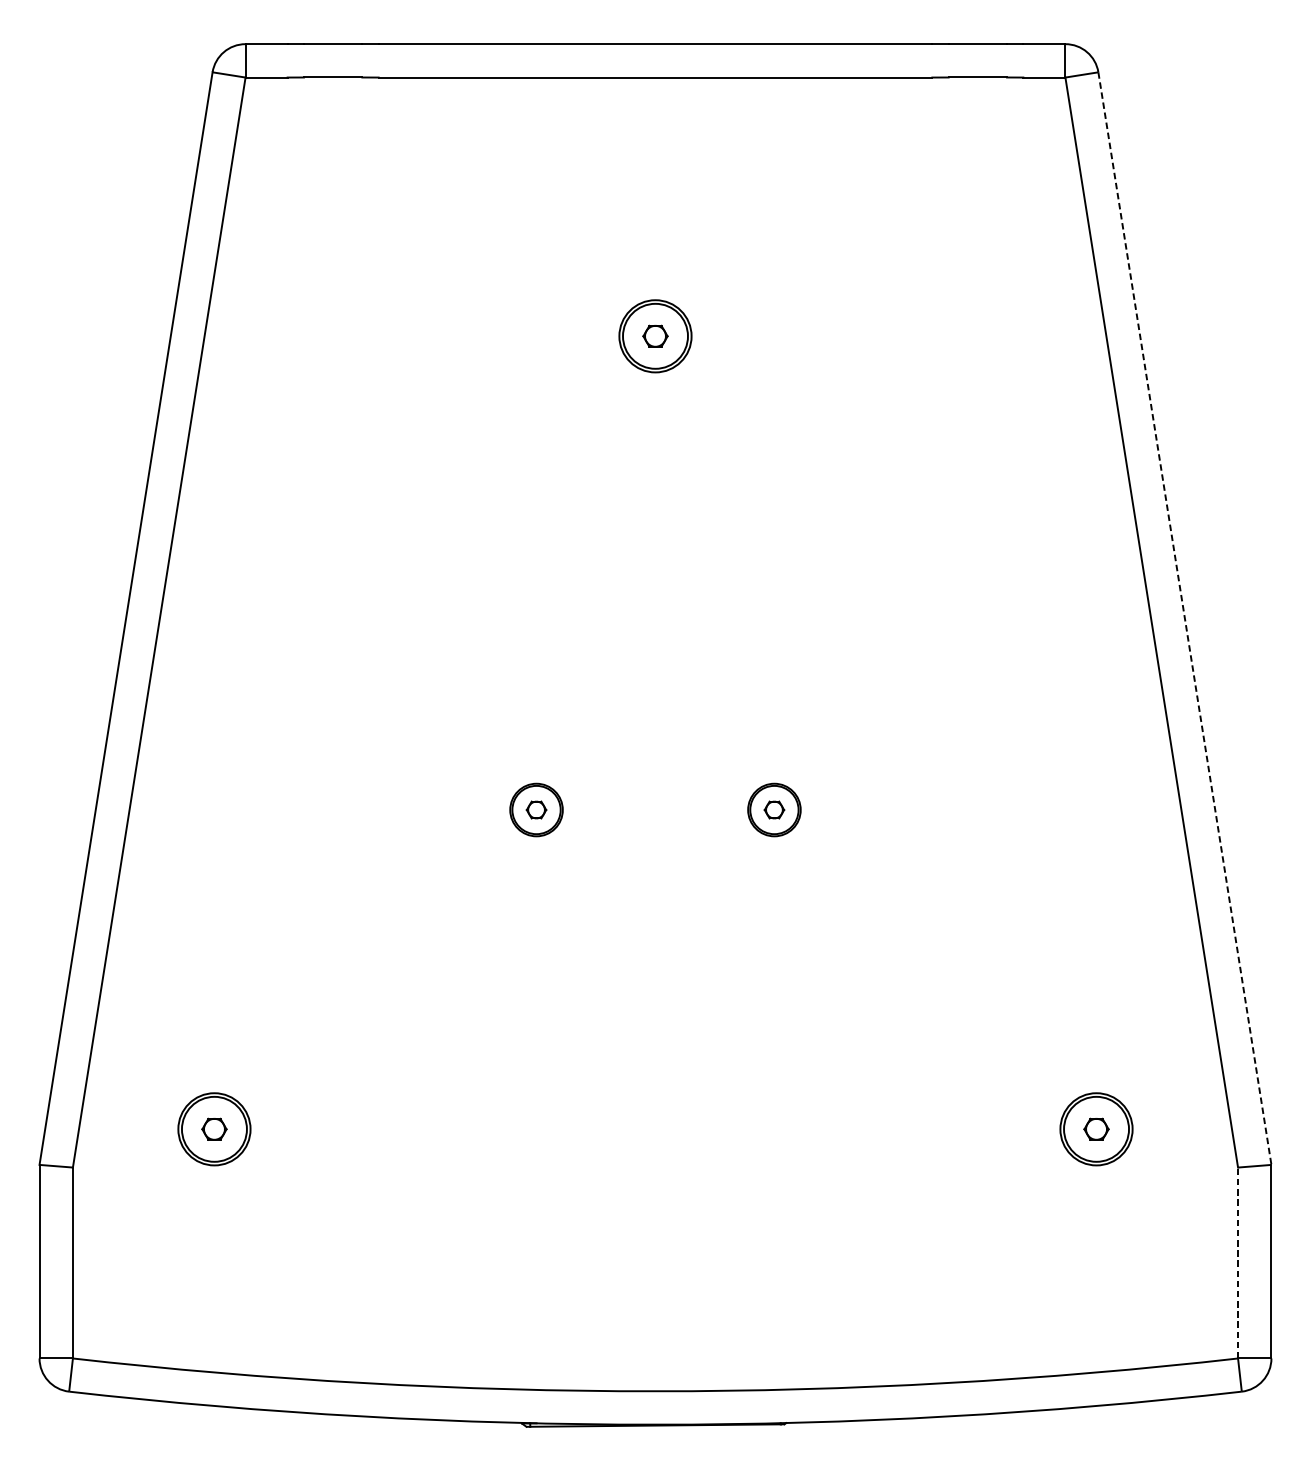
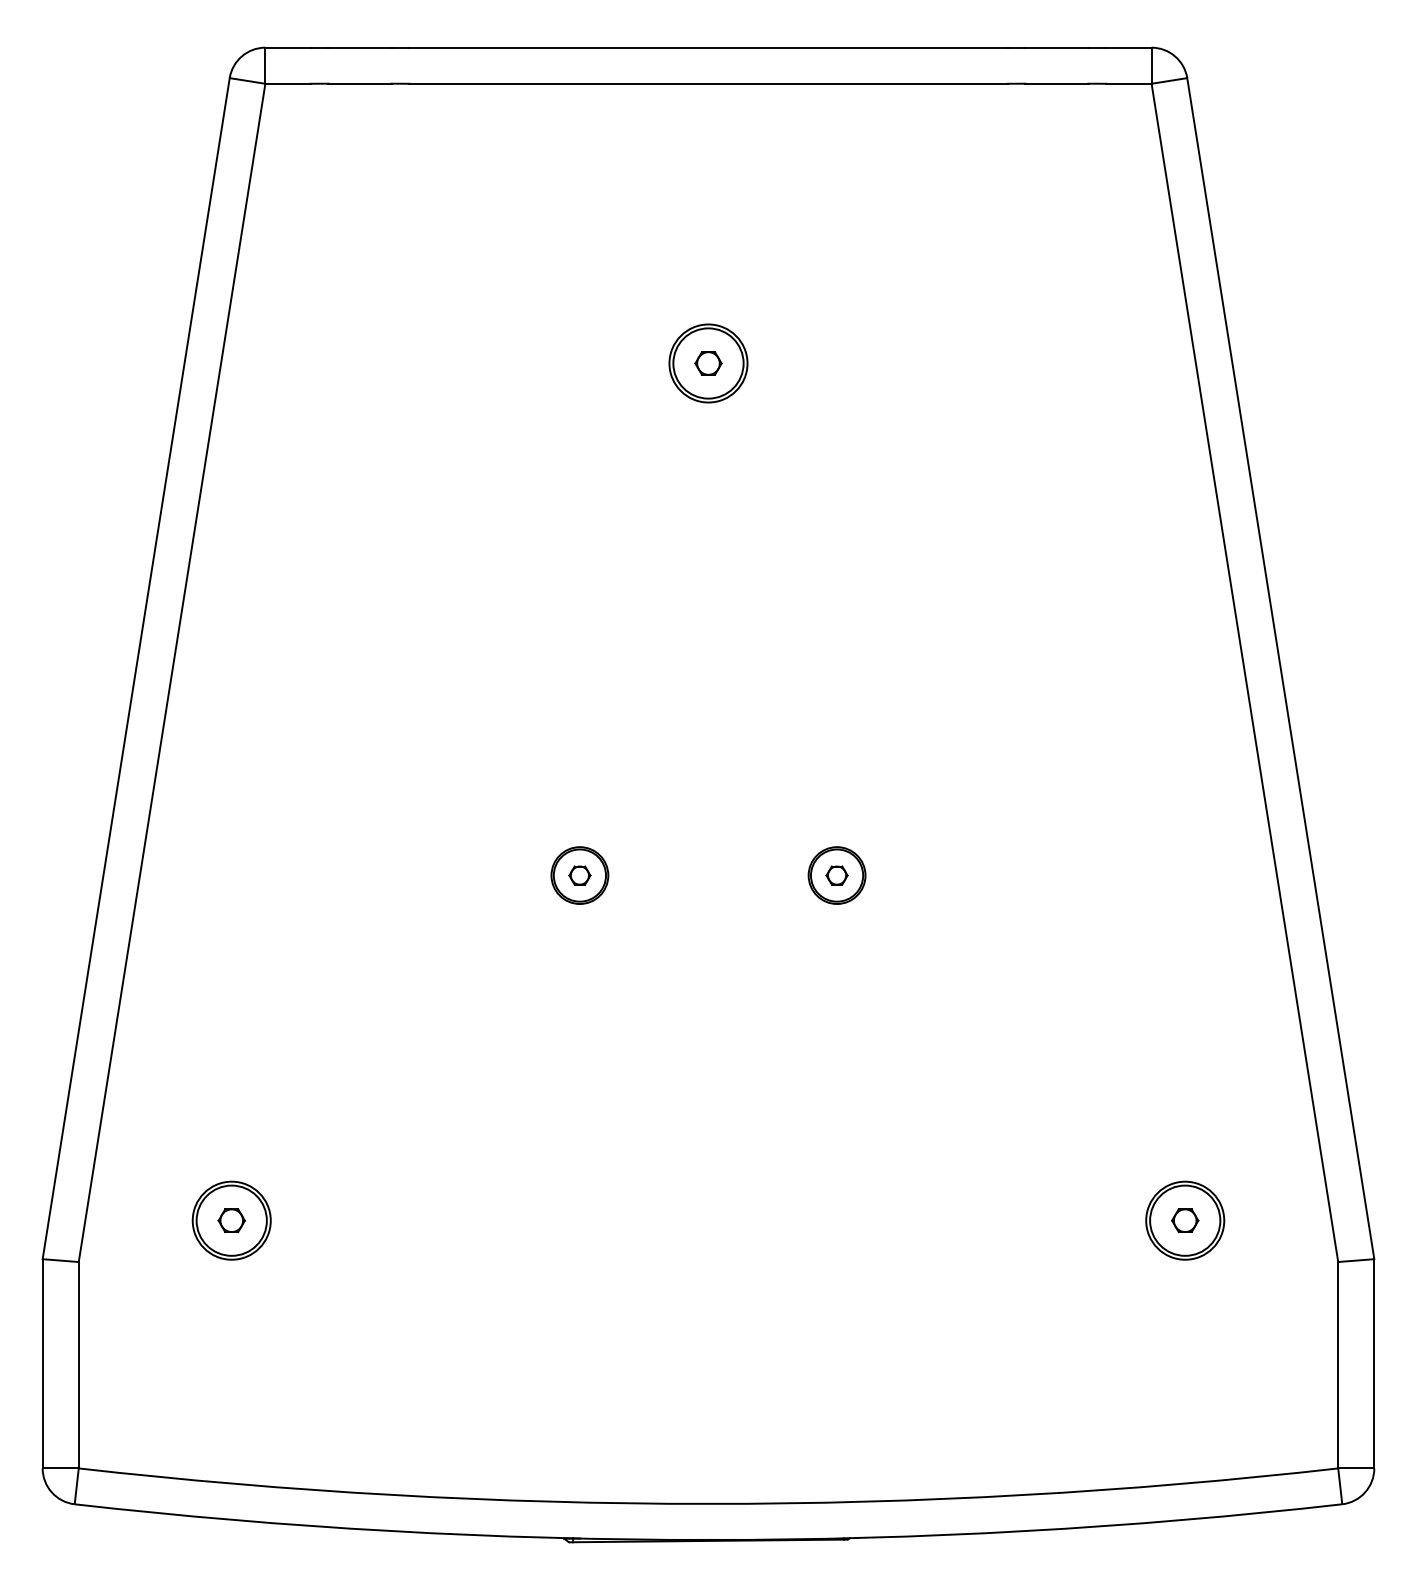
line: (1184, 618) -> (1280, 668), dashed -> solid
line: (1238, 1262) -> (1338, 1364), dashed -> solid

